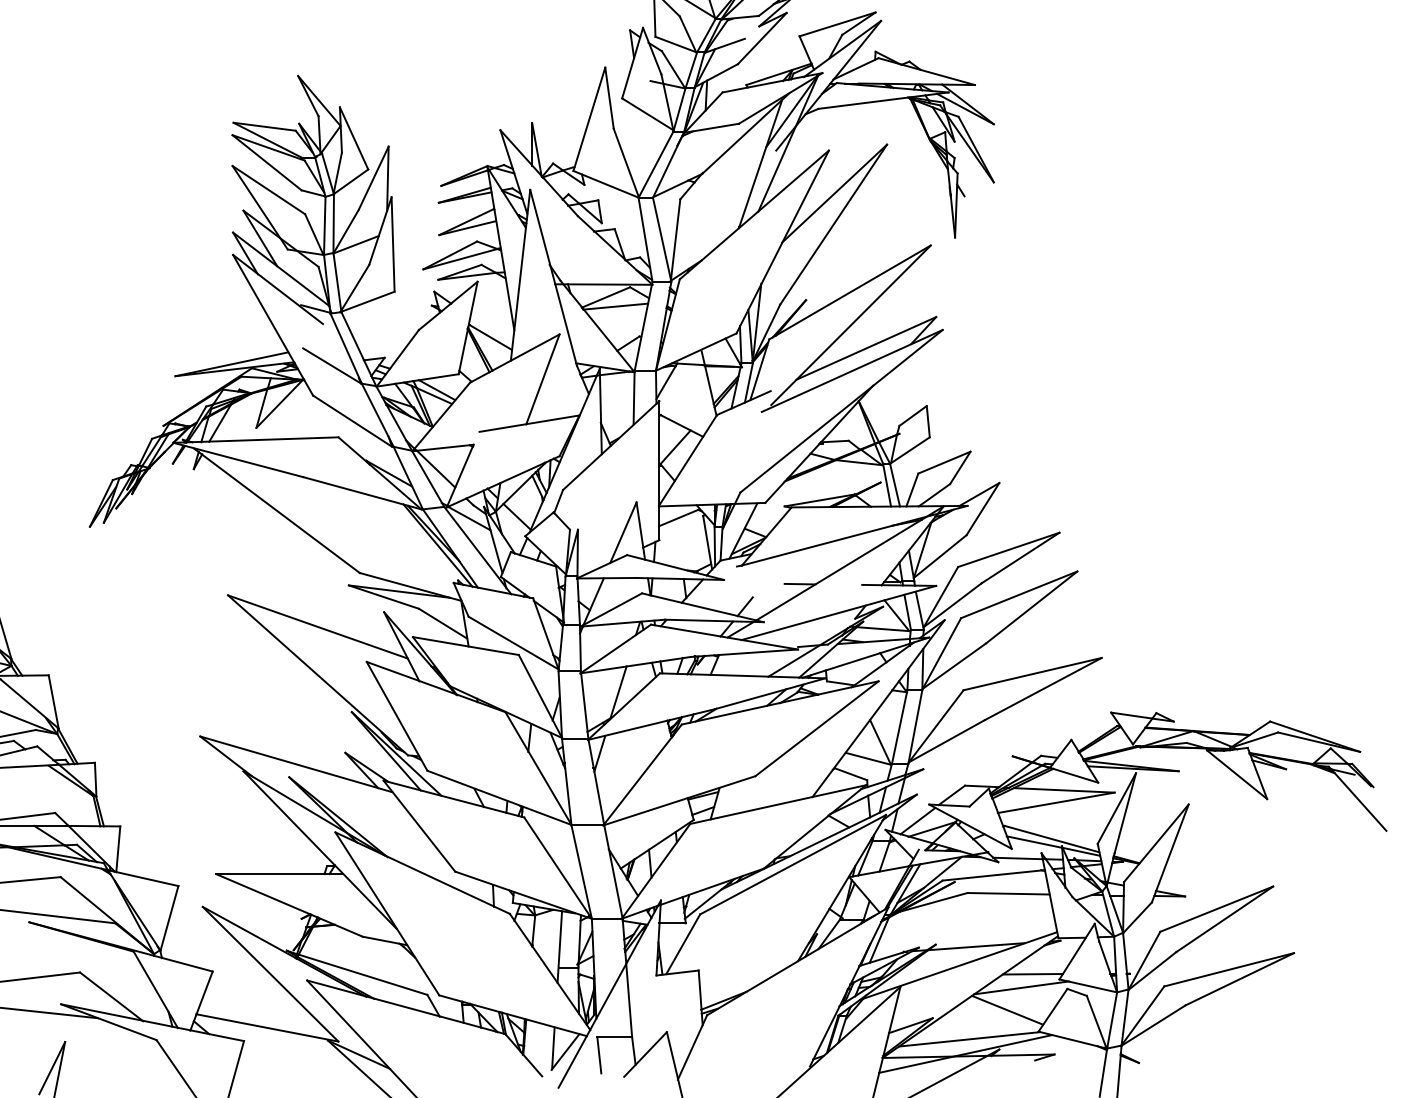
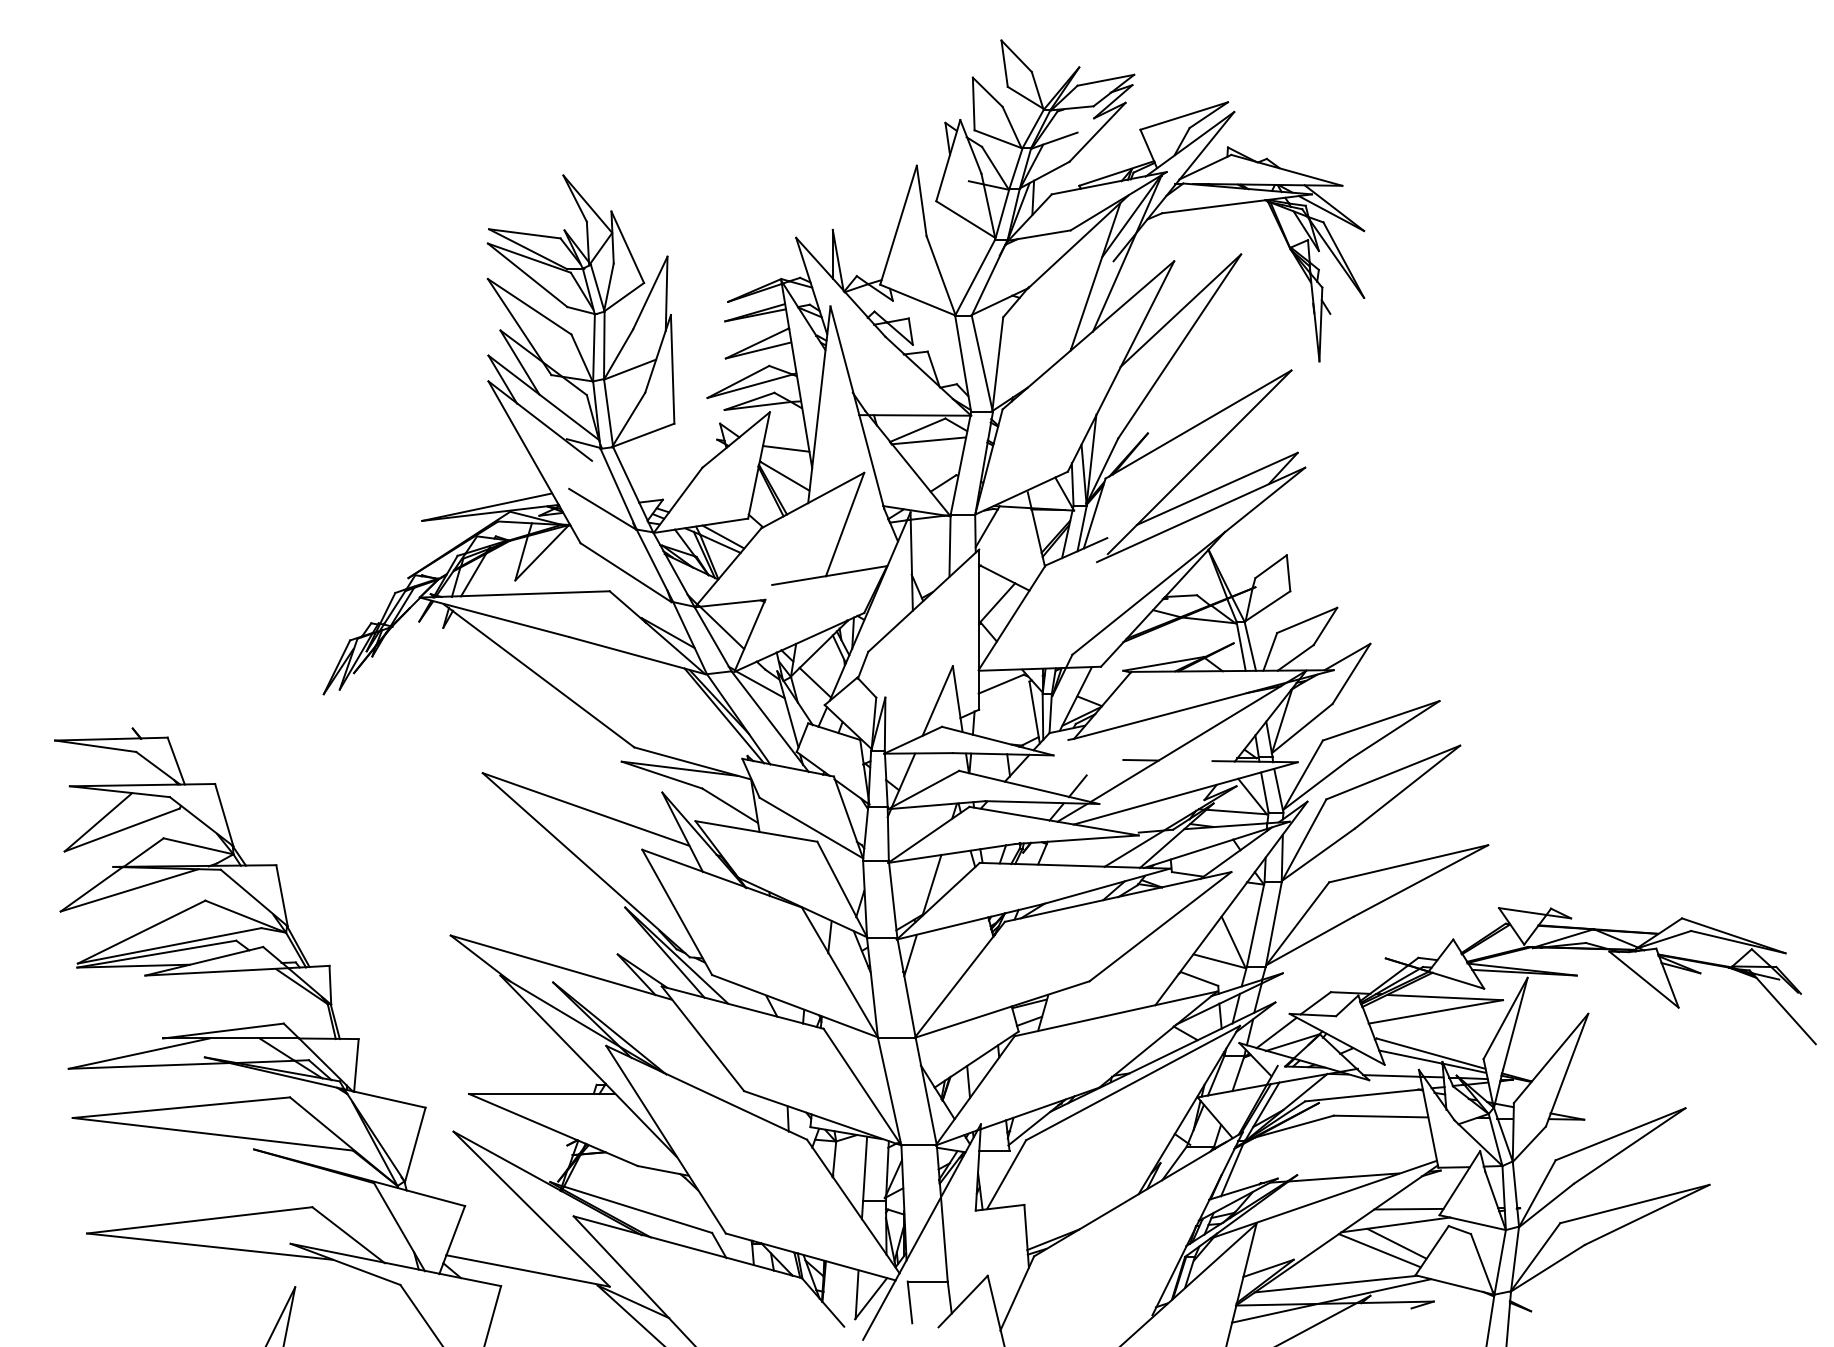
line: (492, 313) -> (786, 448), added
line: (1022, 1004) -> (1396, 1243), added

